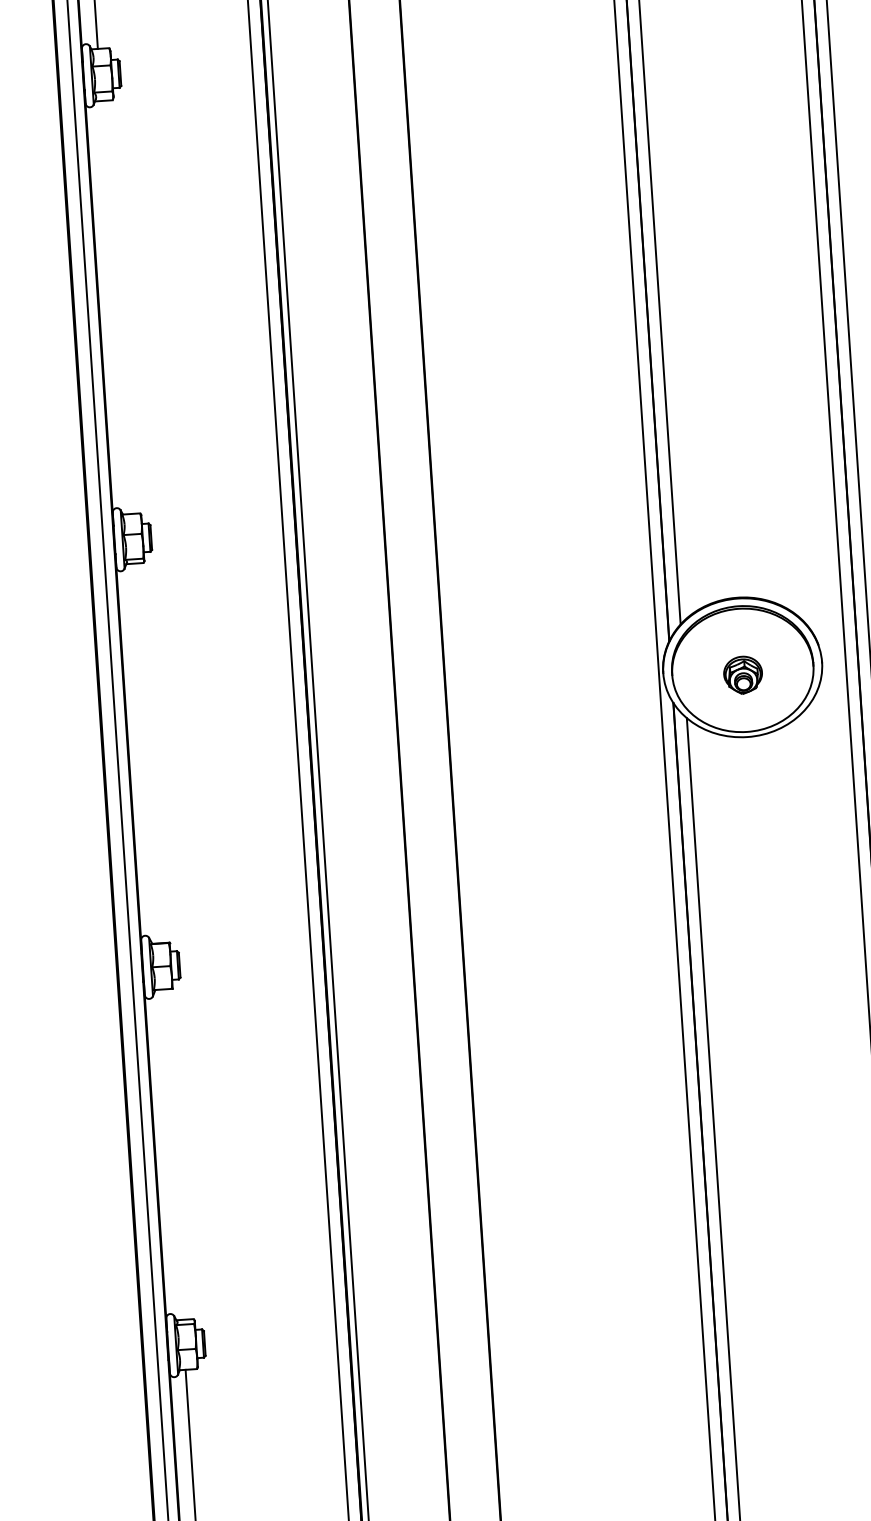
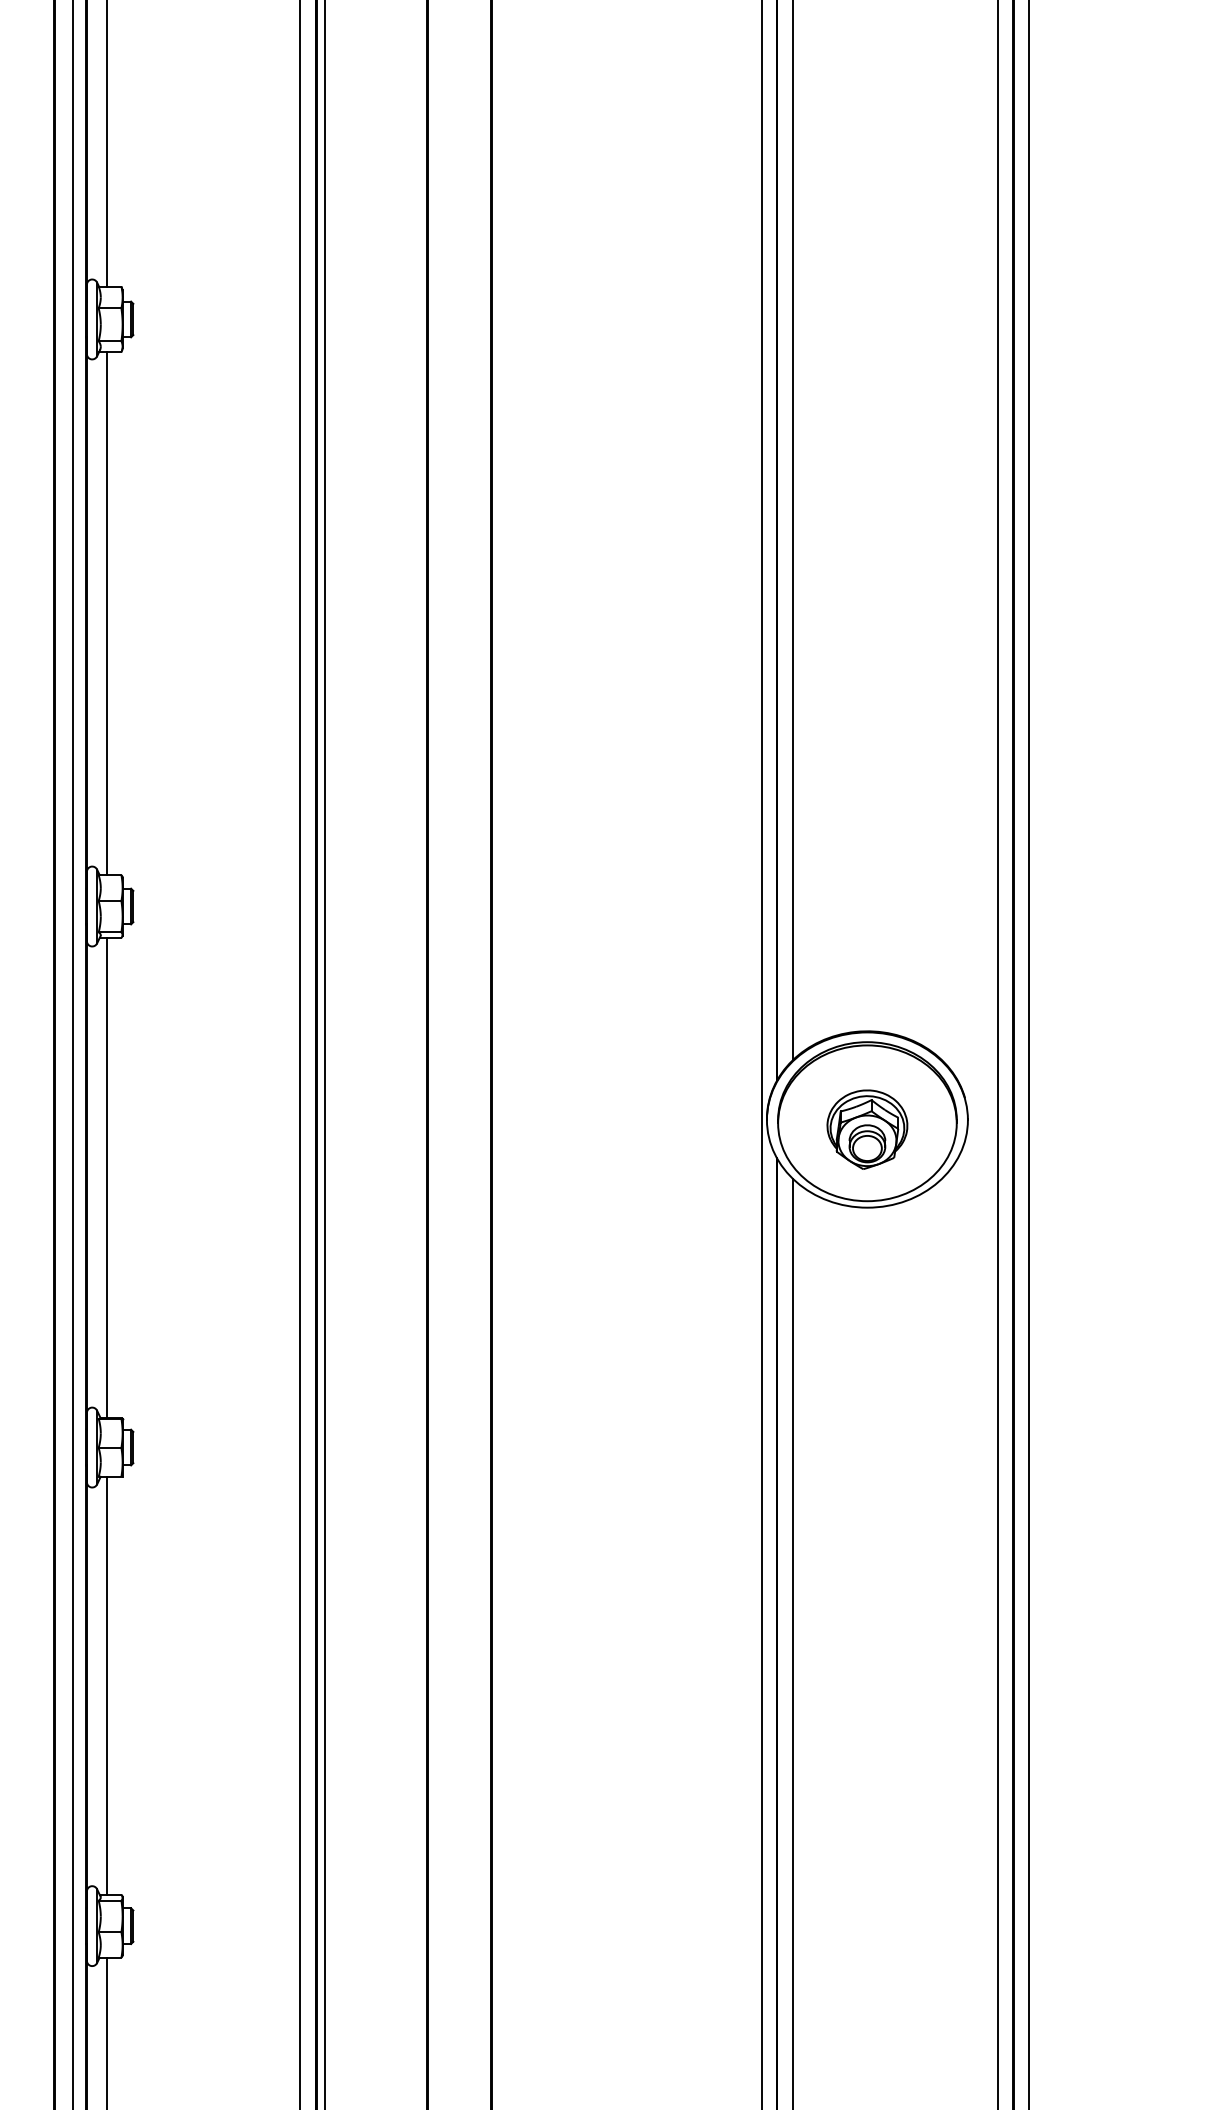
line: (114, 307) -> (106, 613), added
part: (743, 675) -> (867, 1129), size x1.67
line: (144, 753) -> (106, 1177), added
line: (170, 1154) -> (106, 1685), added

